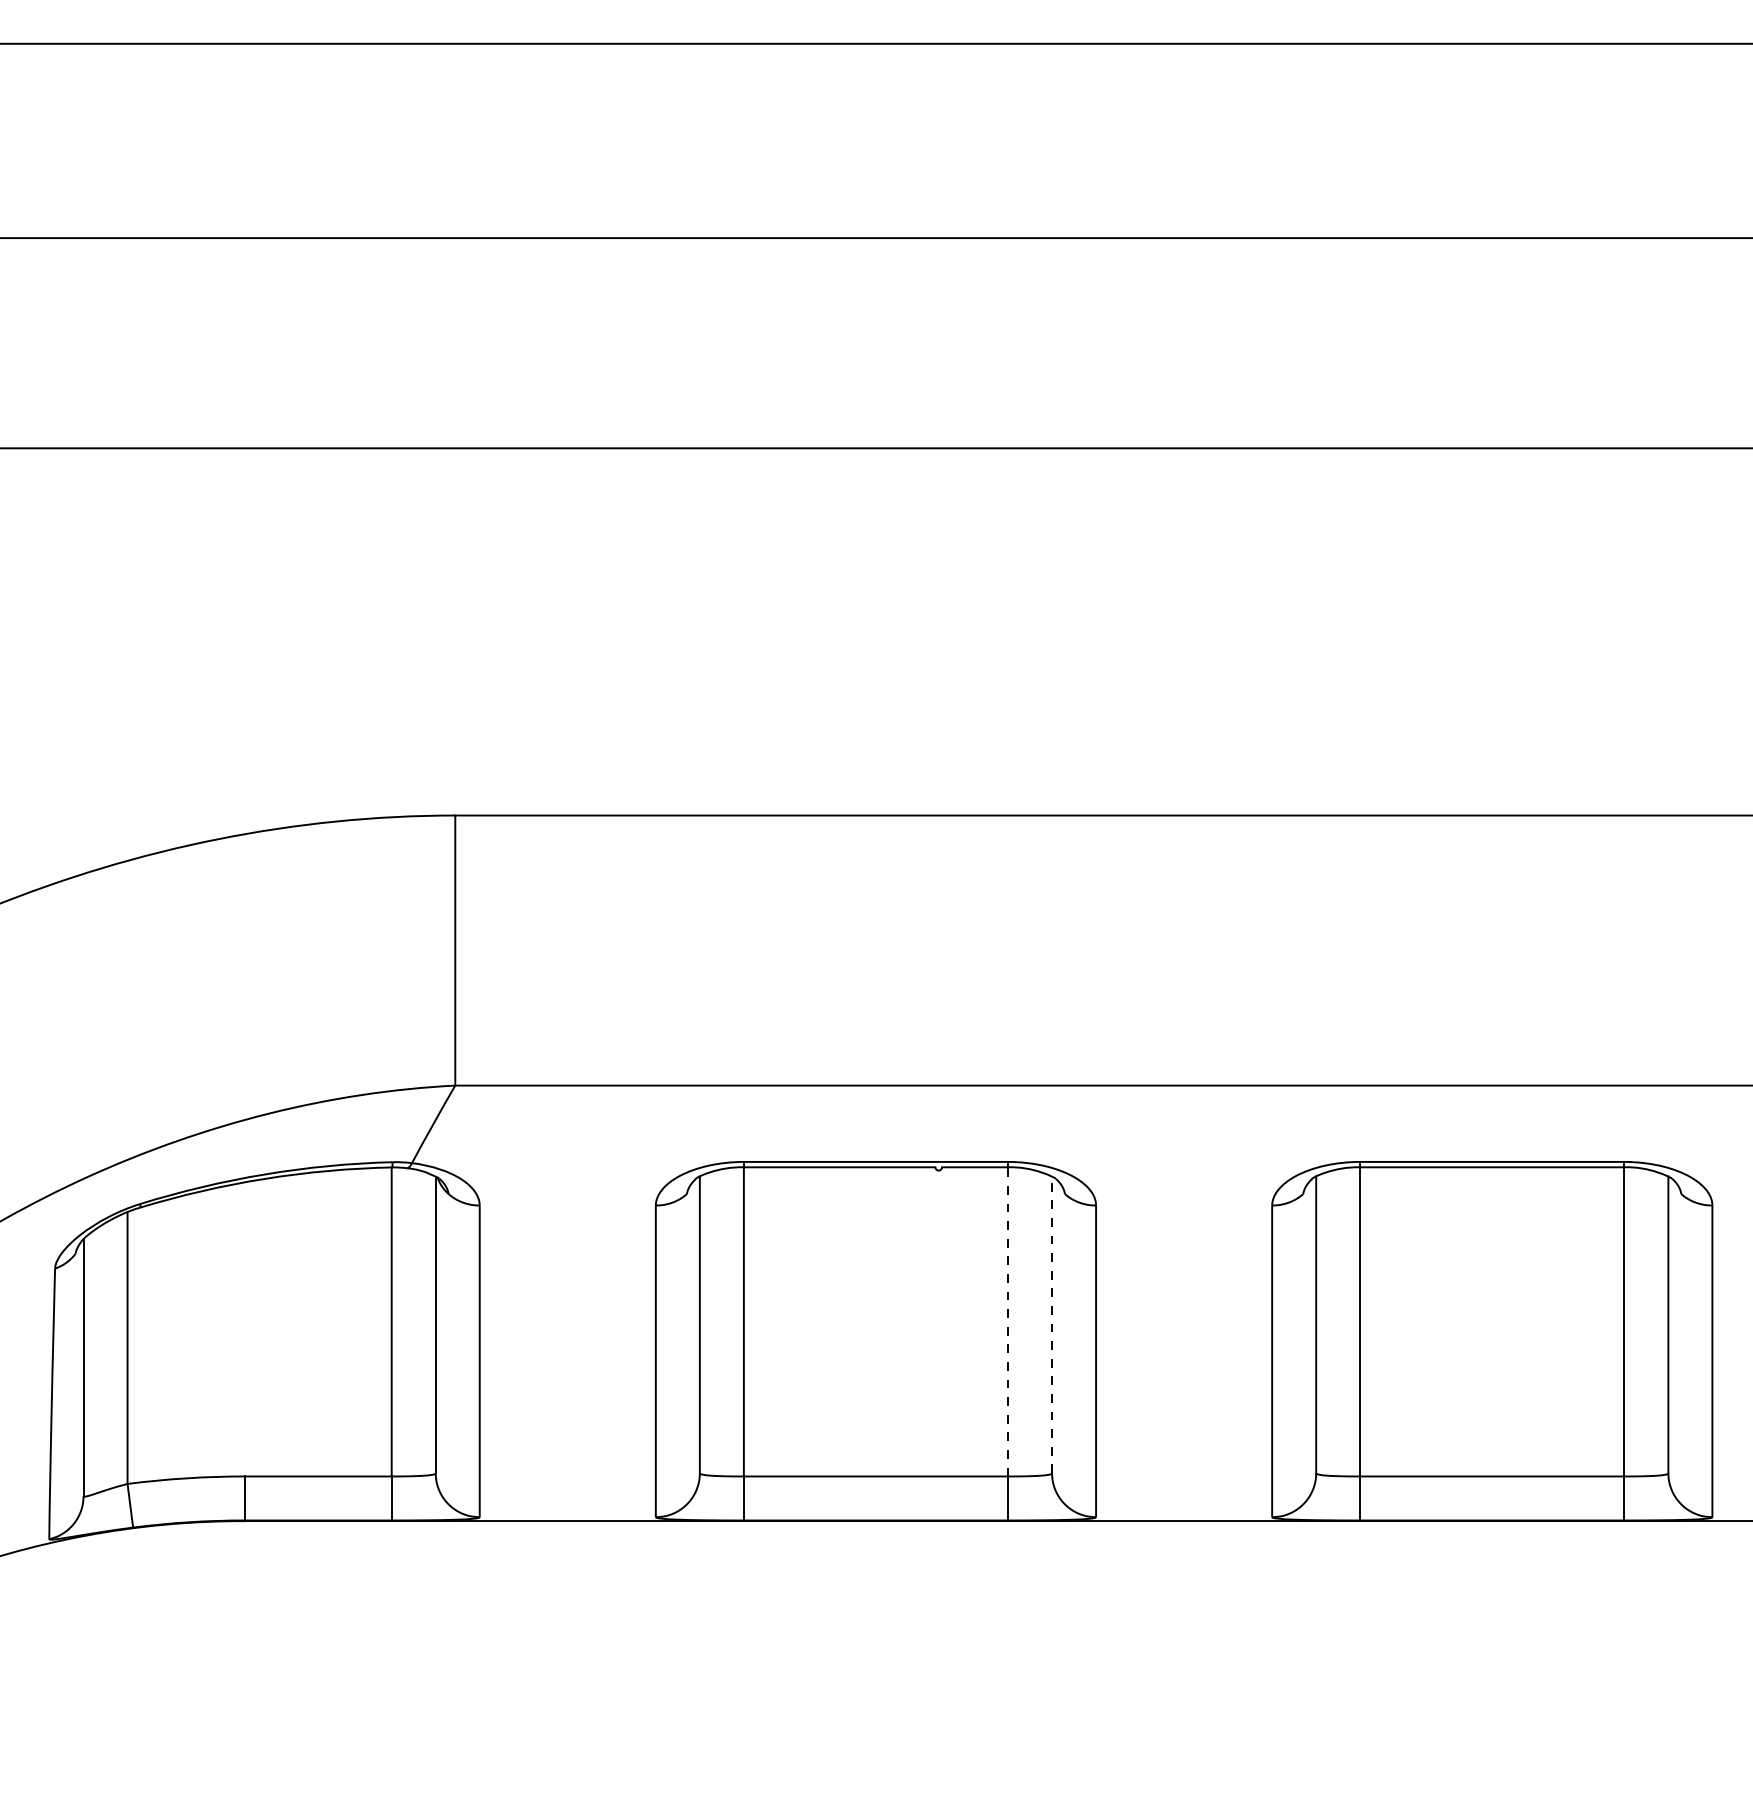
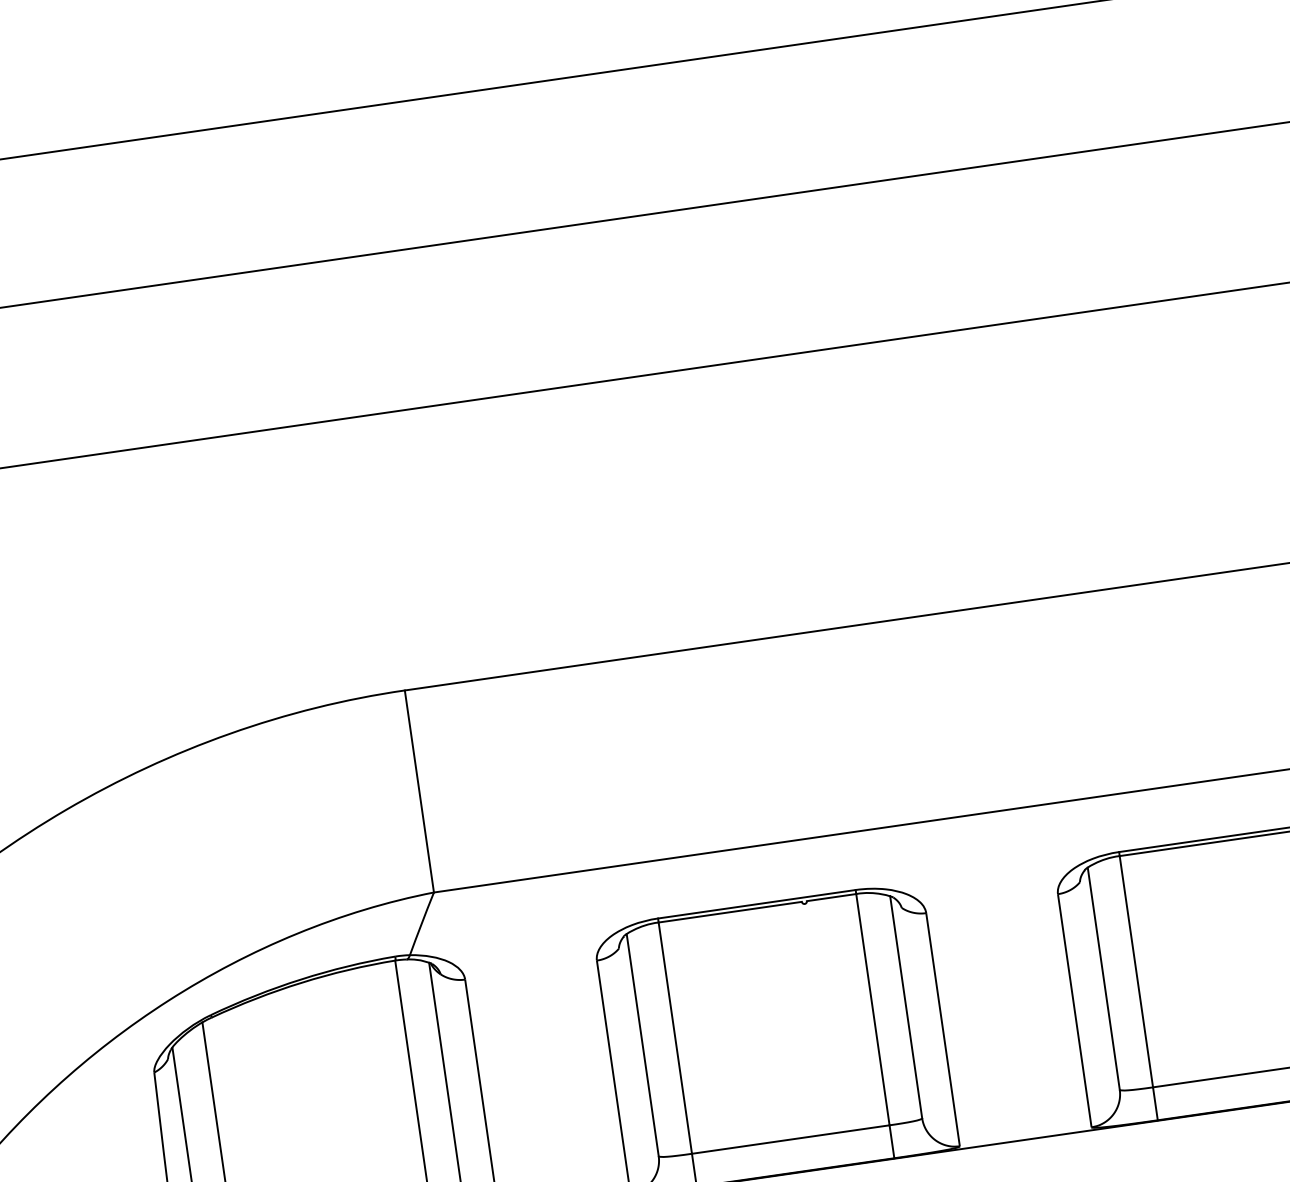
line: (1008, 1321) -> (873, 1009), dashed -> solid
line: (1052, 1324) -> (906, 1006), dashed -> solid

